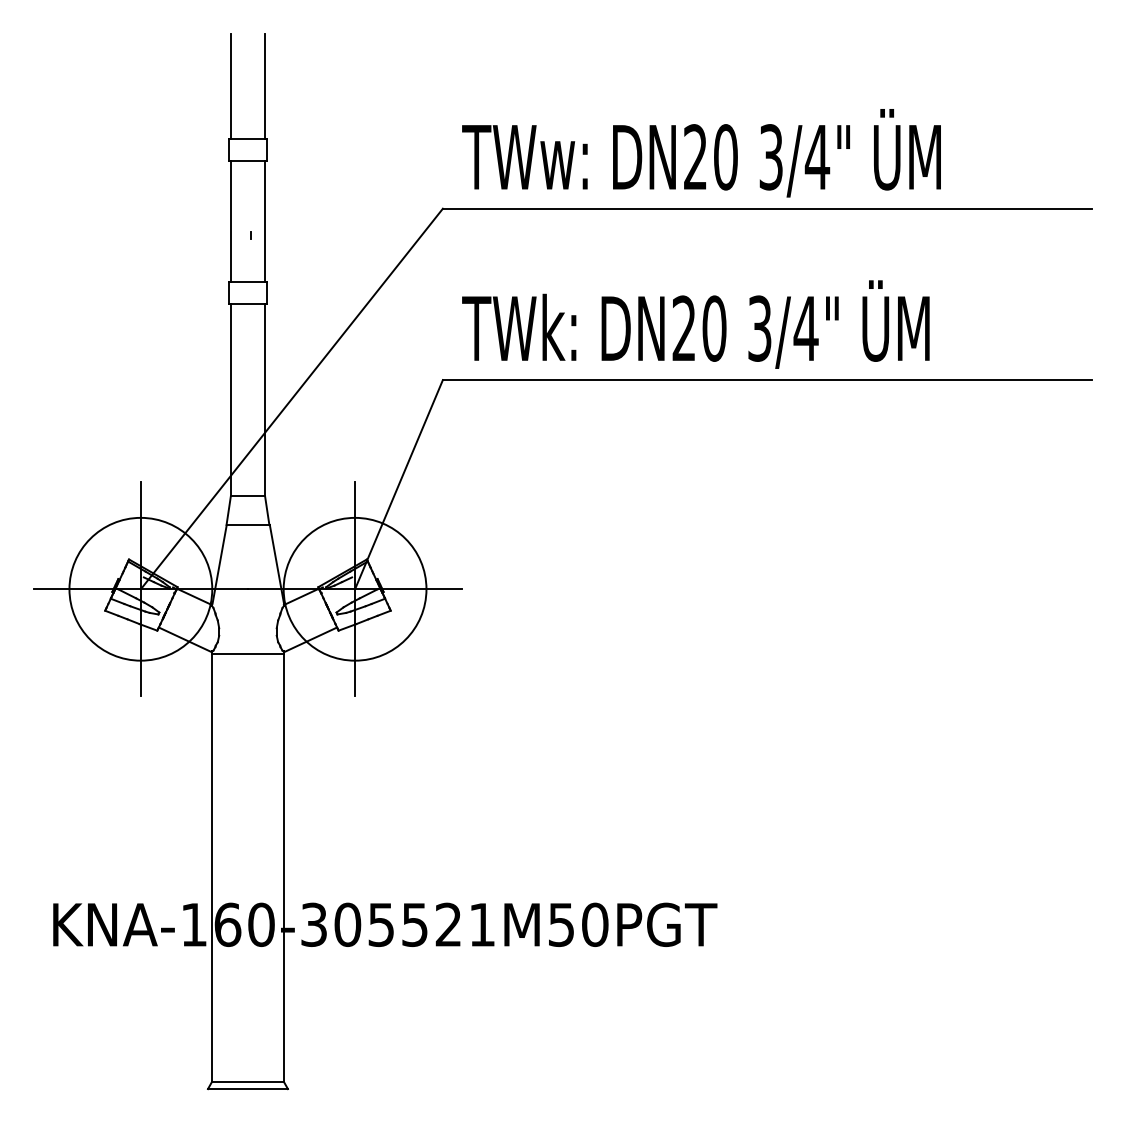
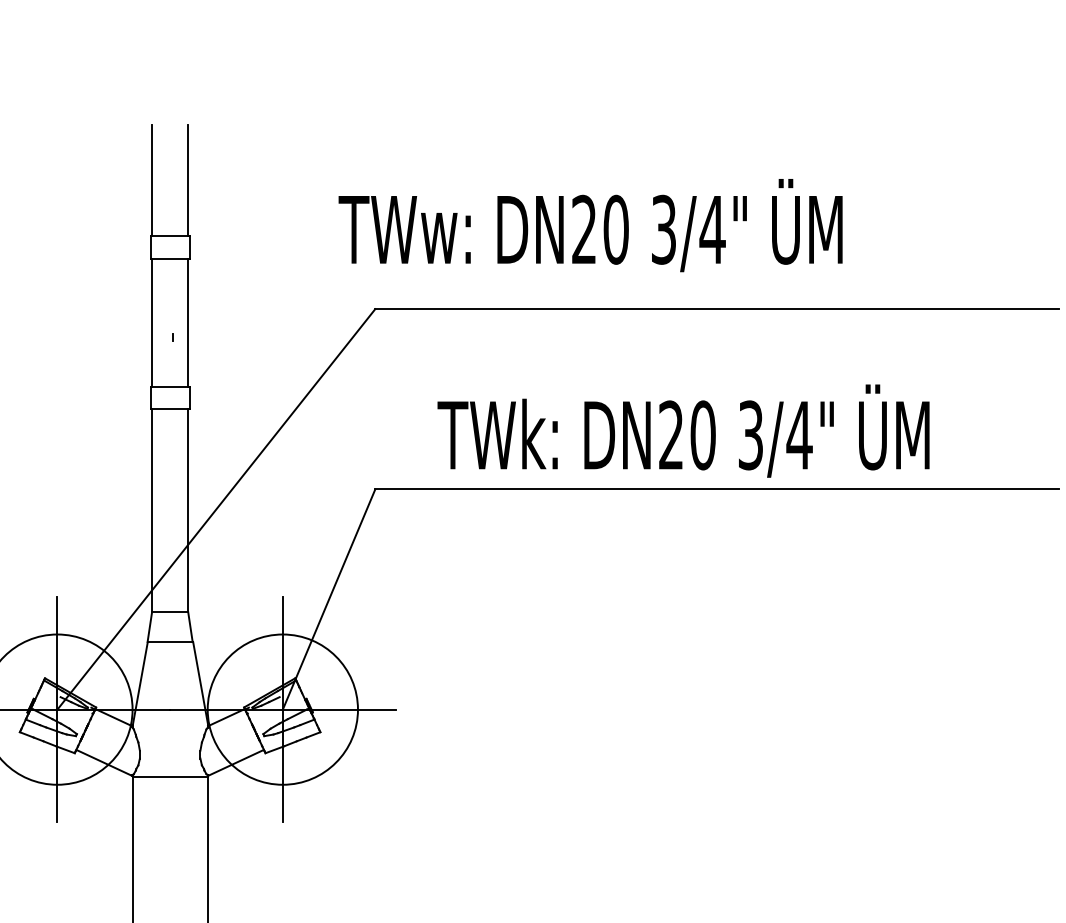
text: (701, 153) -> (590, 225), moved
text: (695, 324) -> (683, 431), moved

